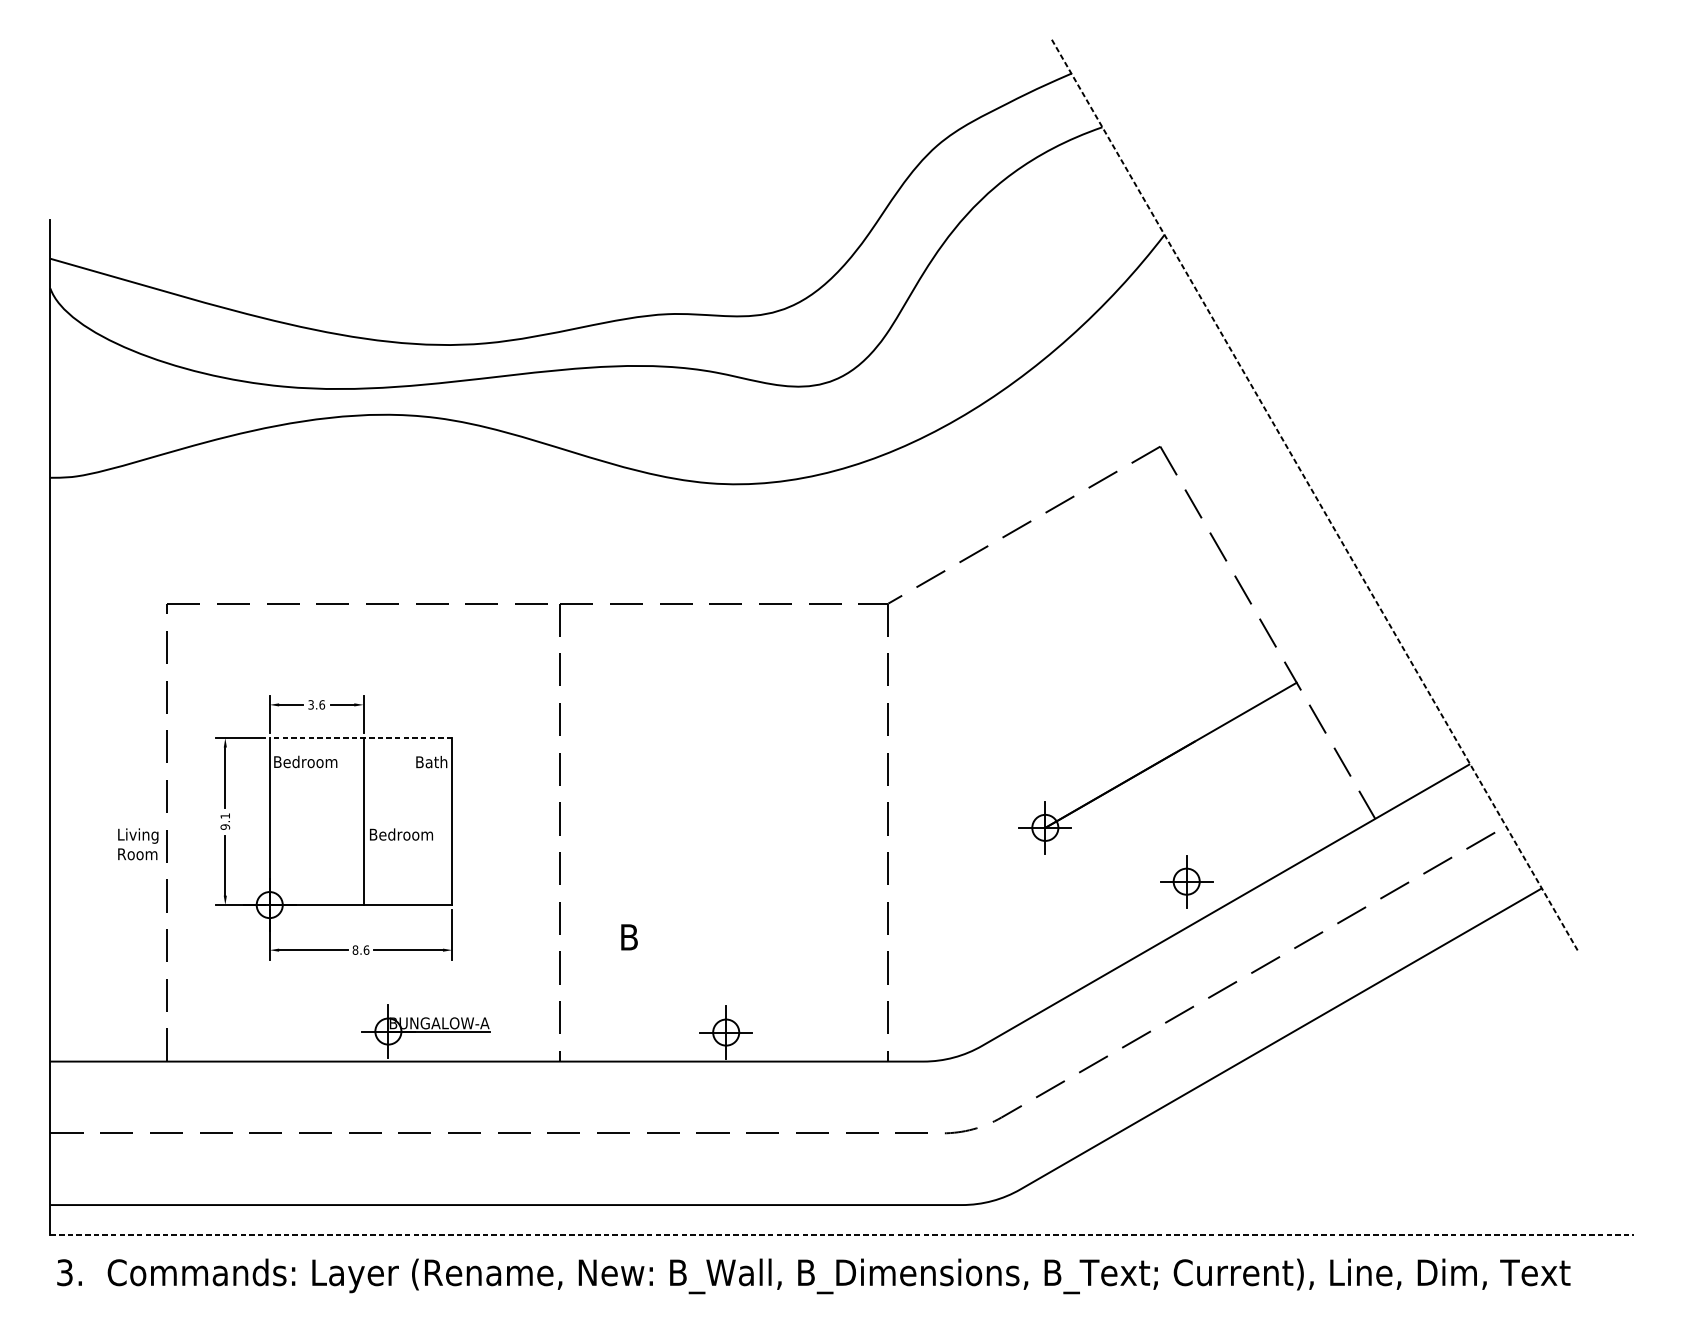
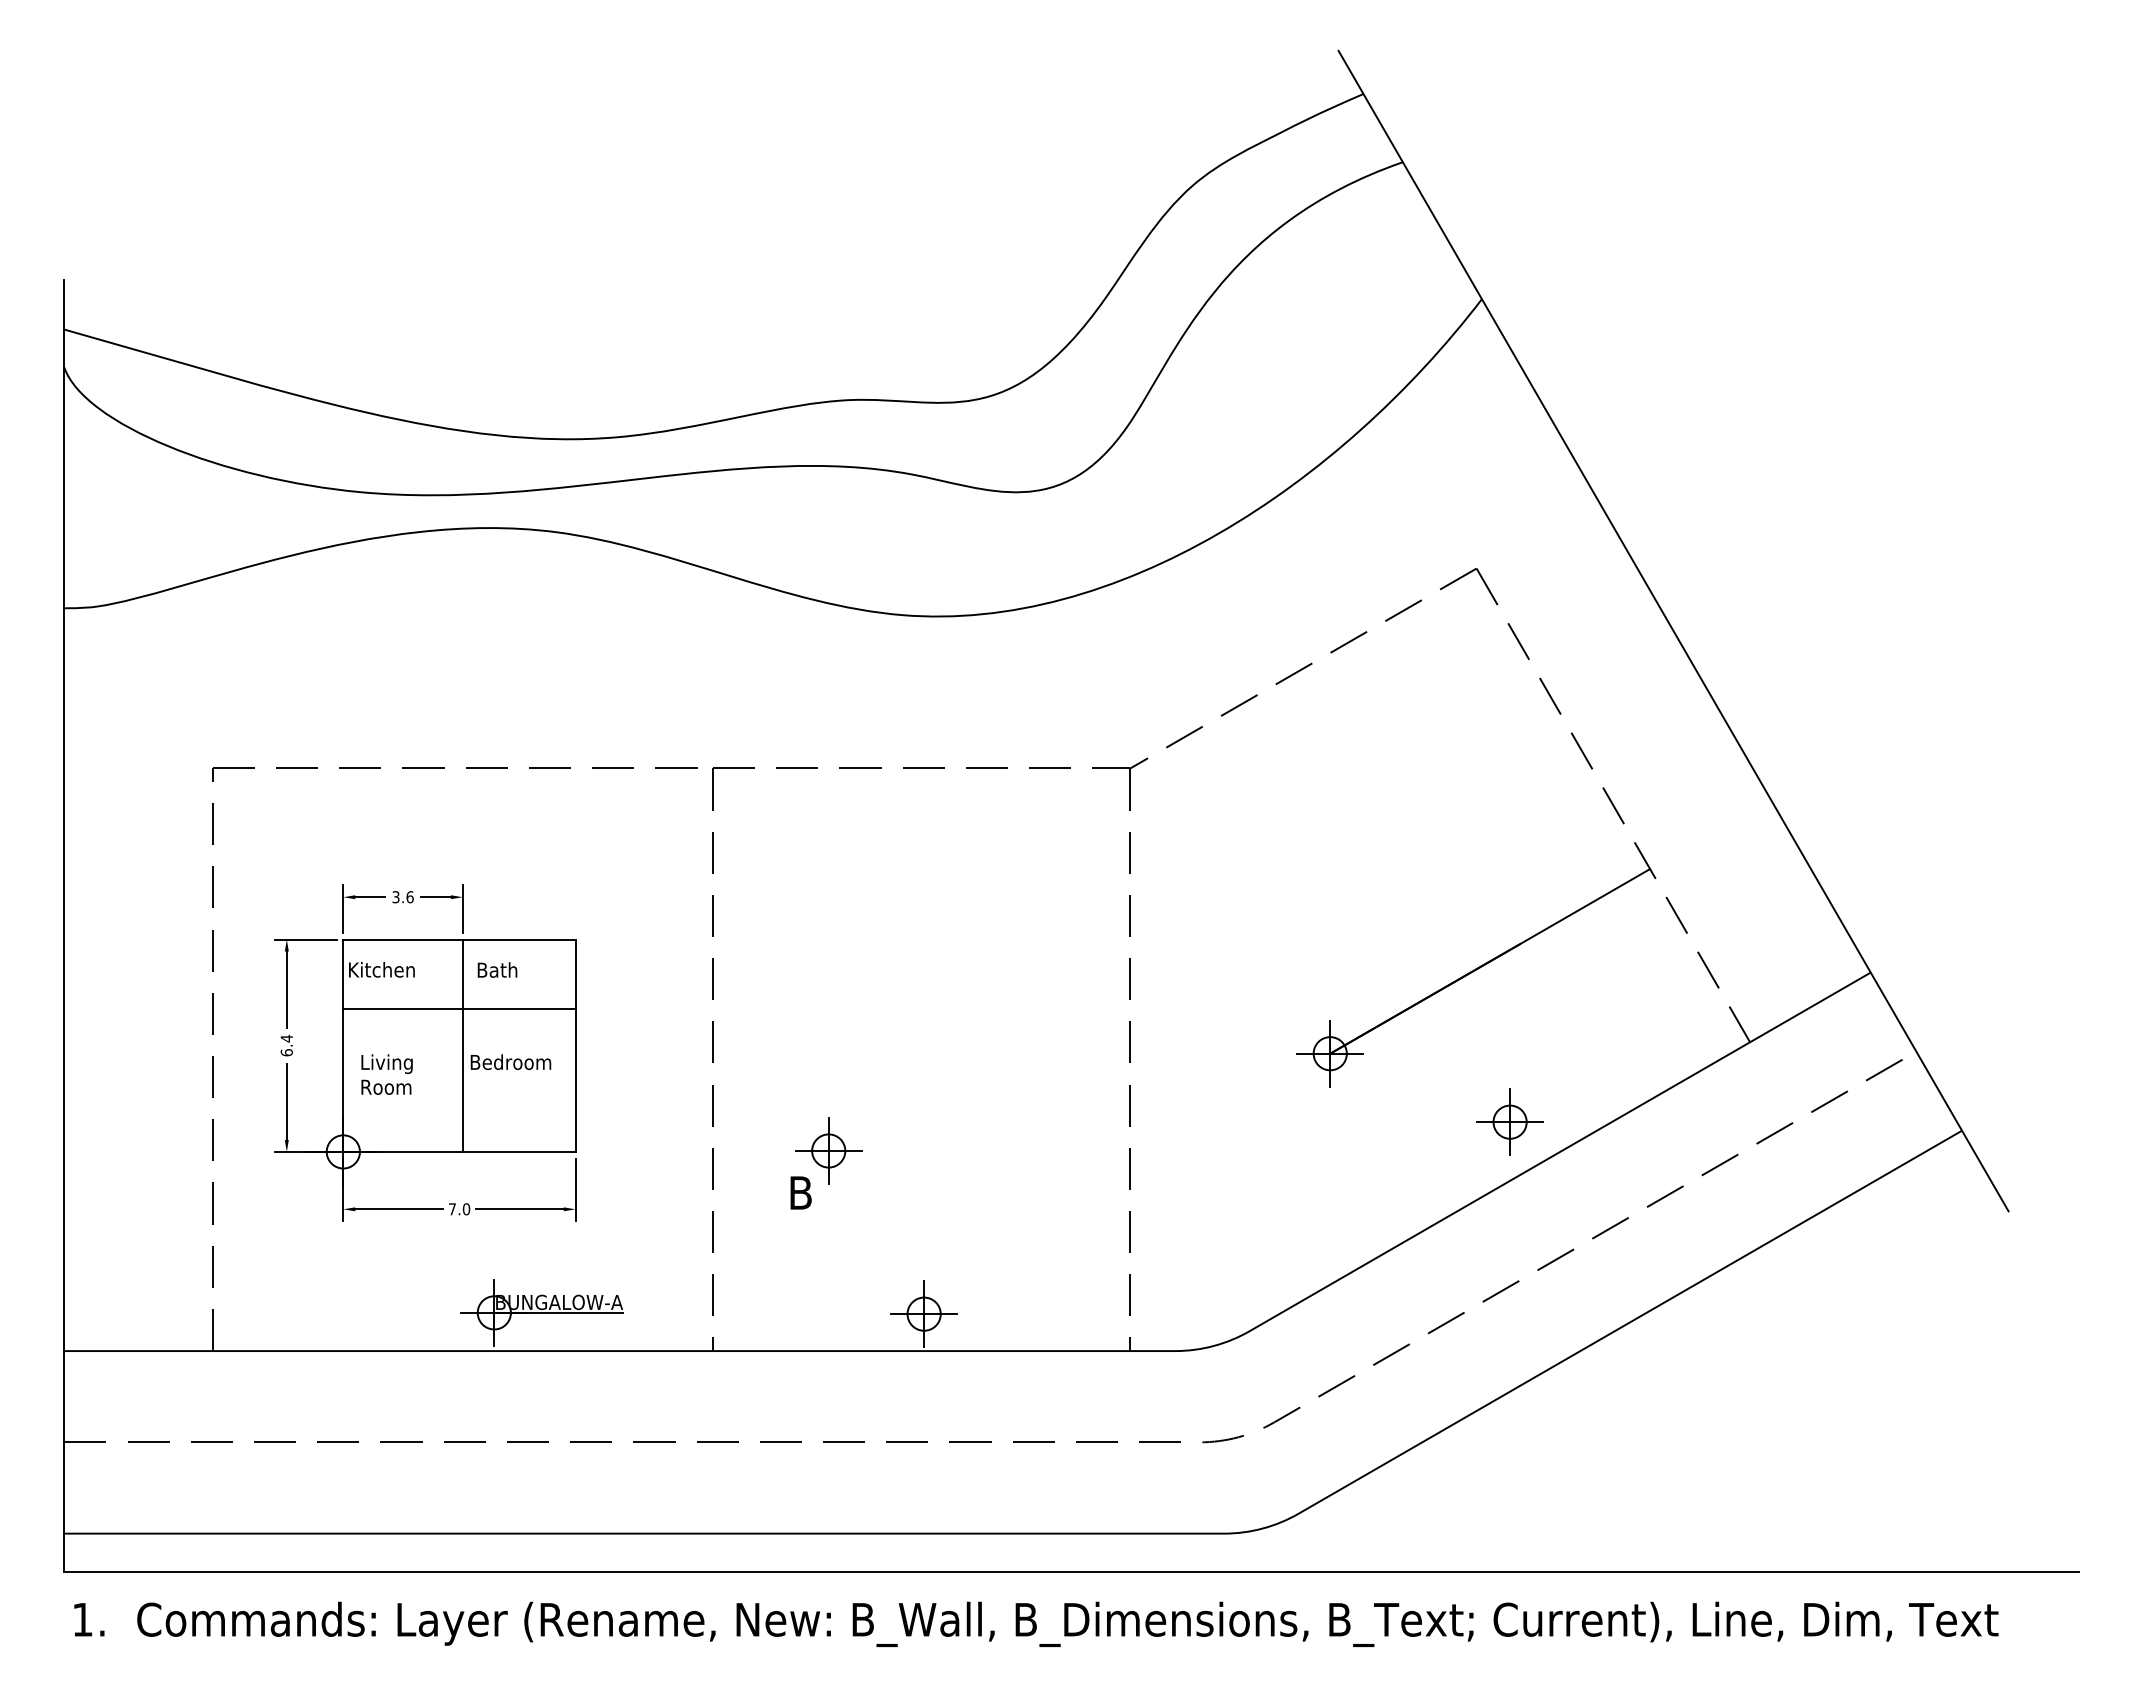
line: (1315, 496) -> (1673, 631), dashed -> solid
line: (361, 738) -> (459, 939), dashed -> solid
text: (306, 761) -> (389, 969), Bedroom -> Kitchen
text: (431, 761) -> (497, 969), moved
line: (361, 793) -> (459, 1009), added
text: (225, 821) -> (286, 1045), 9.1 -> 6.4
text: (137, 844) -> (386, 1074), moved
part: (651, 903) -> (828, 1150), added
text: (361, 950) -> (459, 1209), 8.6 -> 7.0
line: (842, 1234) -> (1072, 1571), dashed -> solid
text: (64, 1272) -> (82, 1619), 3. -> 1.

